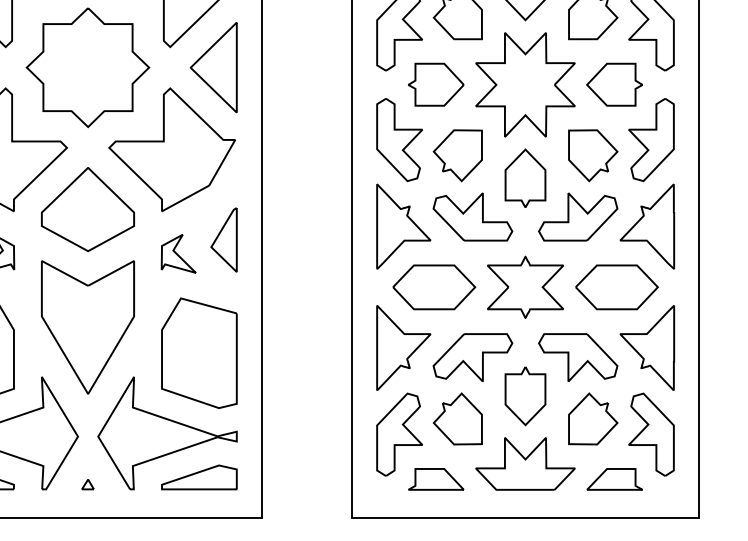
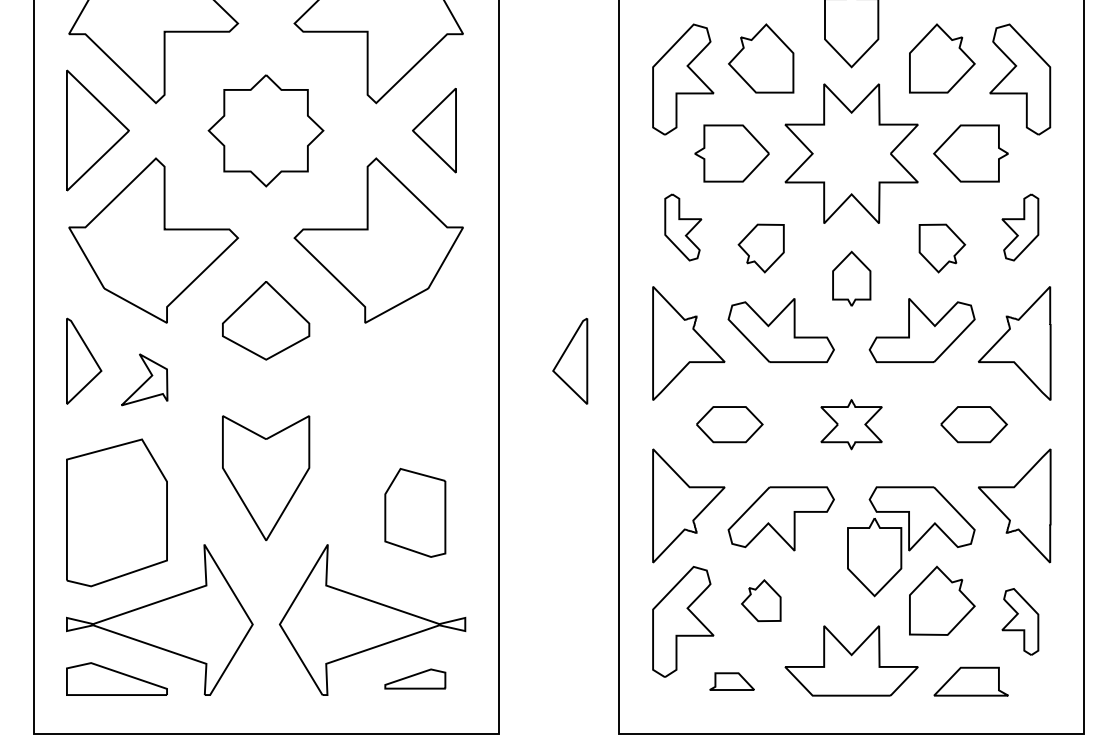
part: (87, 67) -> (265, 130), size x0.7
part: (213, 67) -> (434, 130), size x0.7
part: (399, 140) -> (683, 227), size x0.6
part: (651, 140) -> (1020, 227), size x0.6
part: (458, 155) -> (761, 248), size x0.7
part: (593, 155) -> (942, 248), size x0.7
part: (525, 178) -> (851, 278), size x0.7
part: (87, 209) -> (265, 320), size x0.7
part: (224, 239) -> (570, 360), moved
part: (178, 253) -> (387, 379), removed
part: (434, 287) -> (729, 424), size x0.6
part: (525, 287) -> (851, 424), size x0.6
part: (616, 287) -> (973, 424), size x0.6
part: (87, 326) -> (265, 477), size x0.7
part: (199, 352) -> (415, 512), size x0.6
part: (525, 396) -> (874, 557), moved
part: (458, 418) -> (761, 600), size x0.6
part: (651, 434) -> (1020, 621), size x0.6
part: (199, 477) -> (415, 678), size x0.6
part: (435, 479) -> (731, 681), size x0.6
part: (87, 484) -> (265, 688), removed

